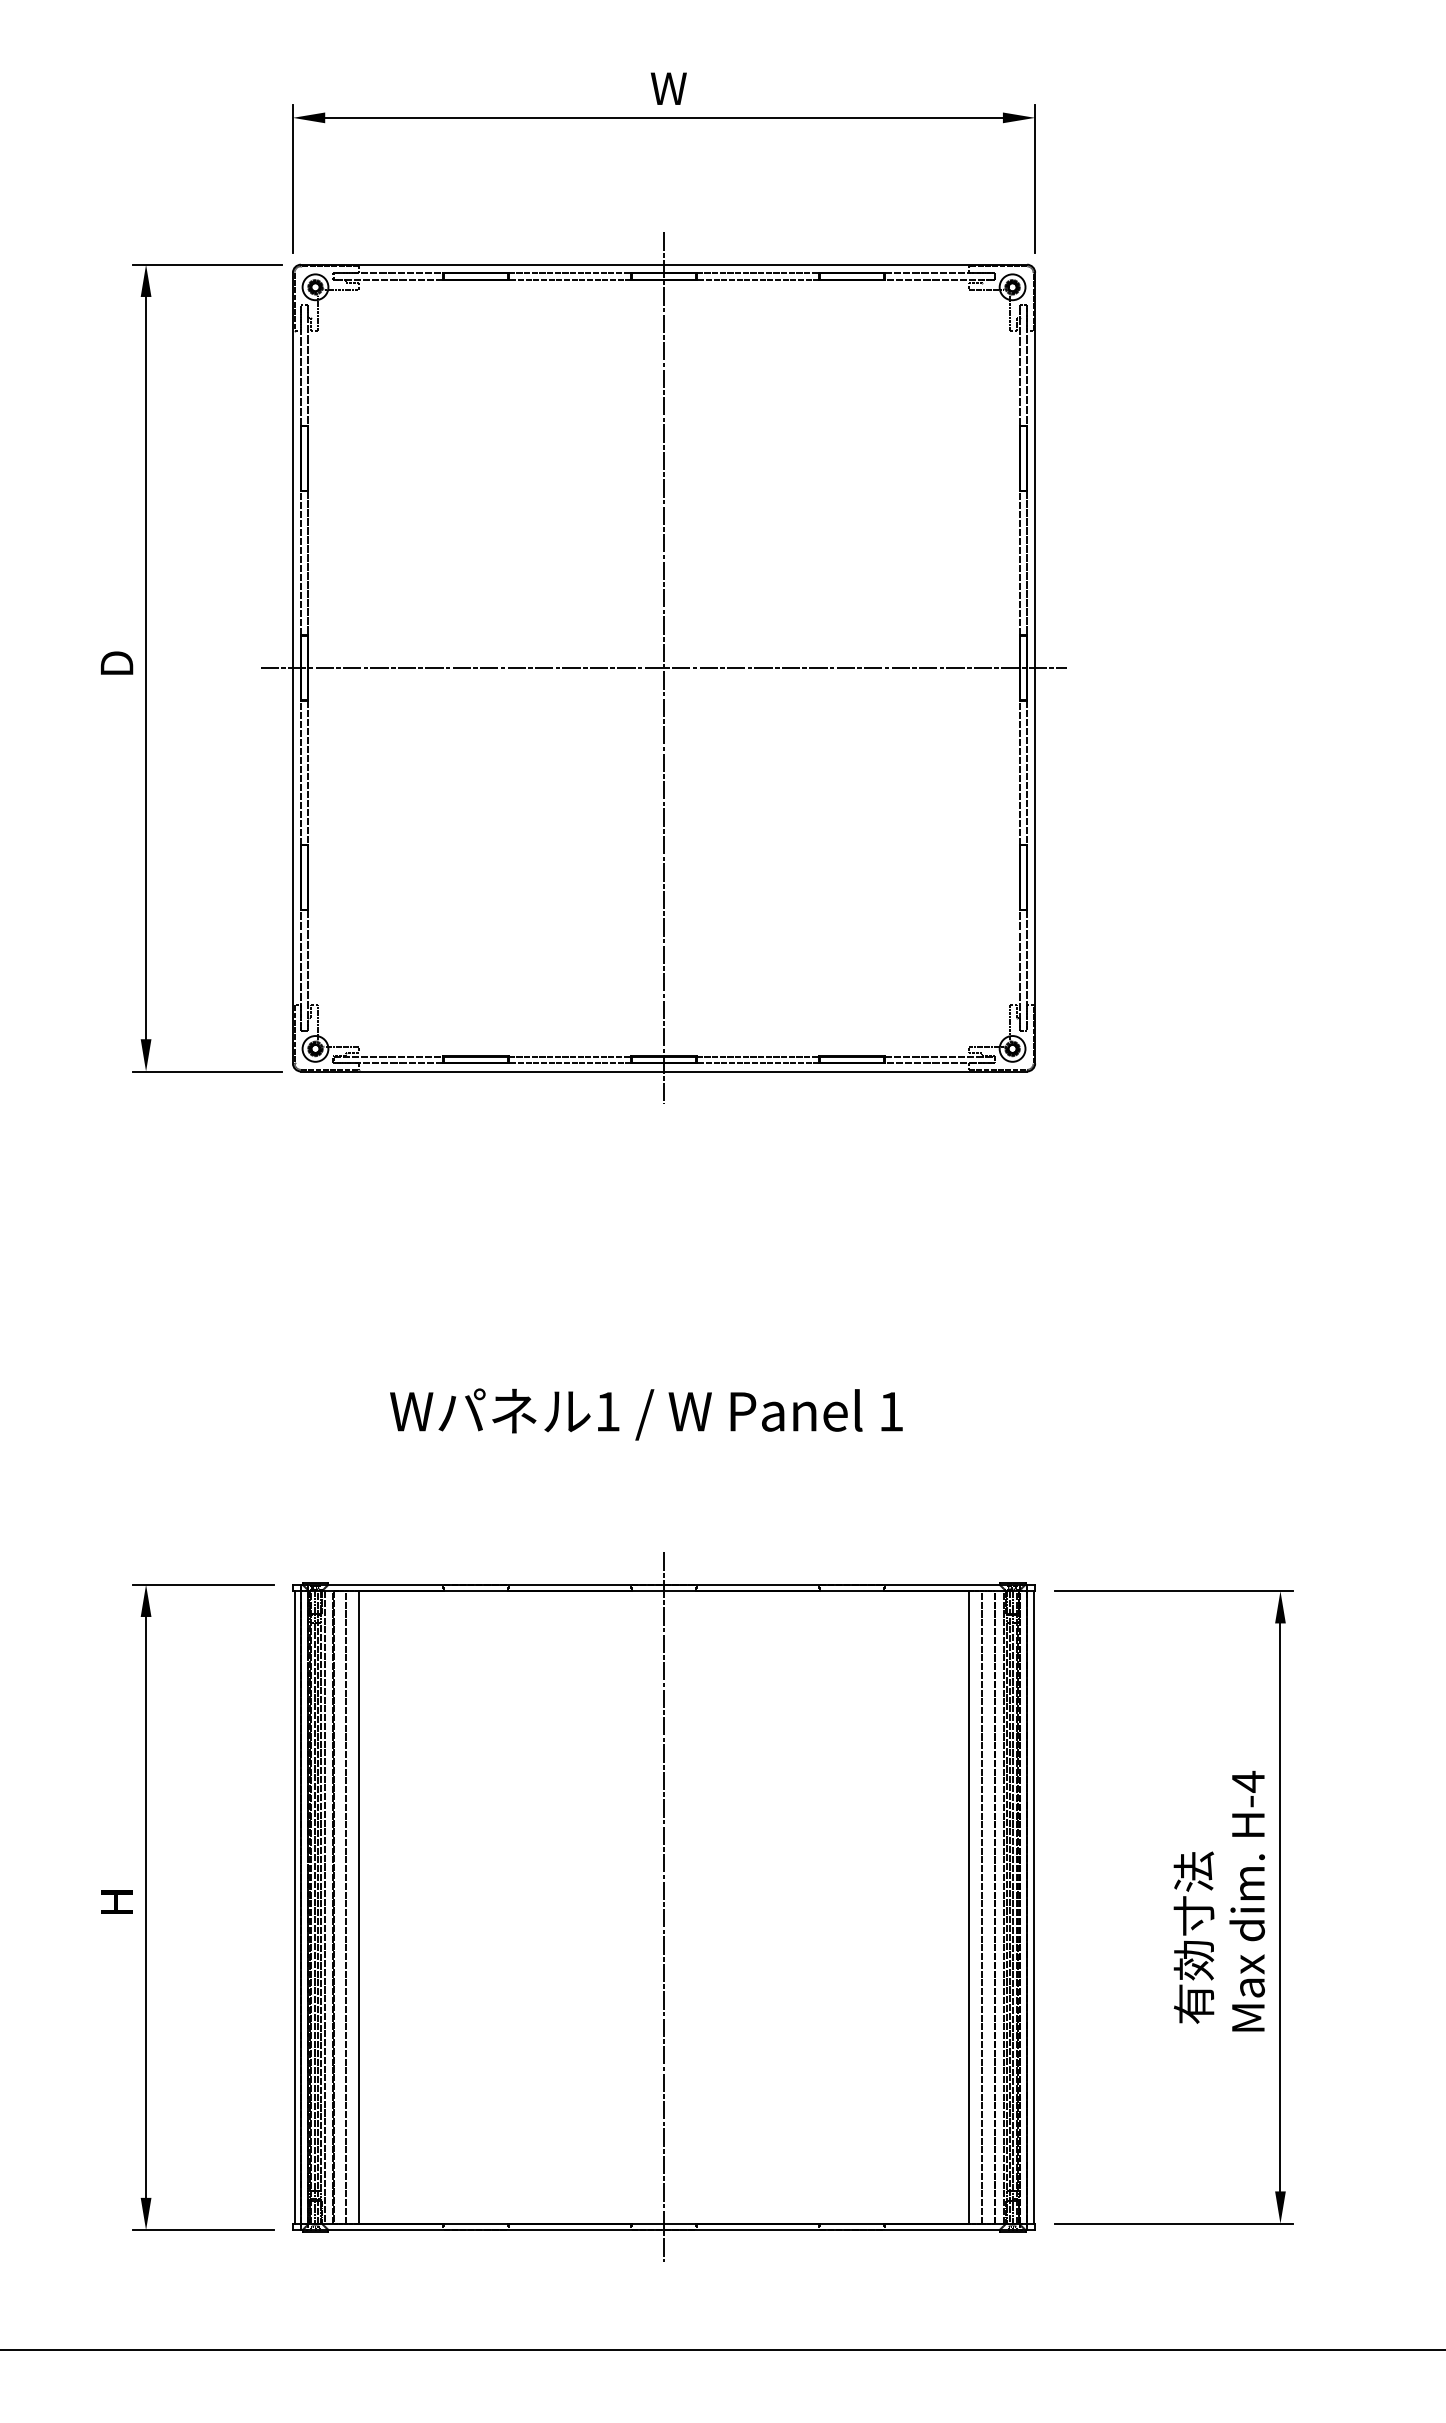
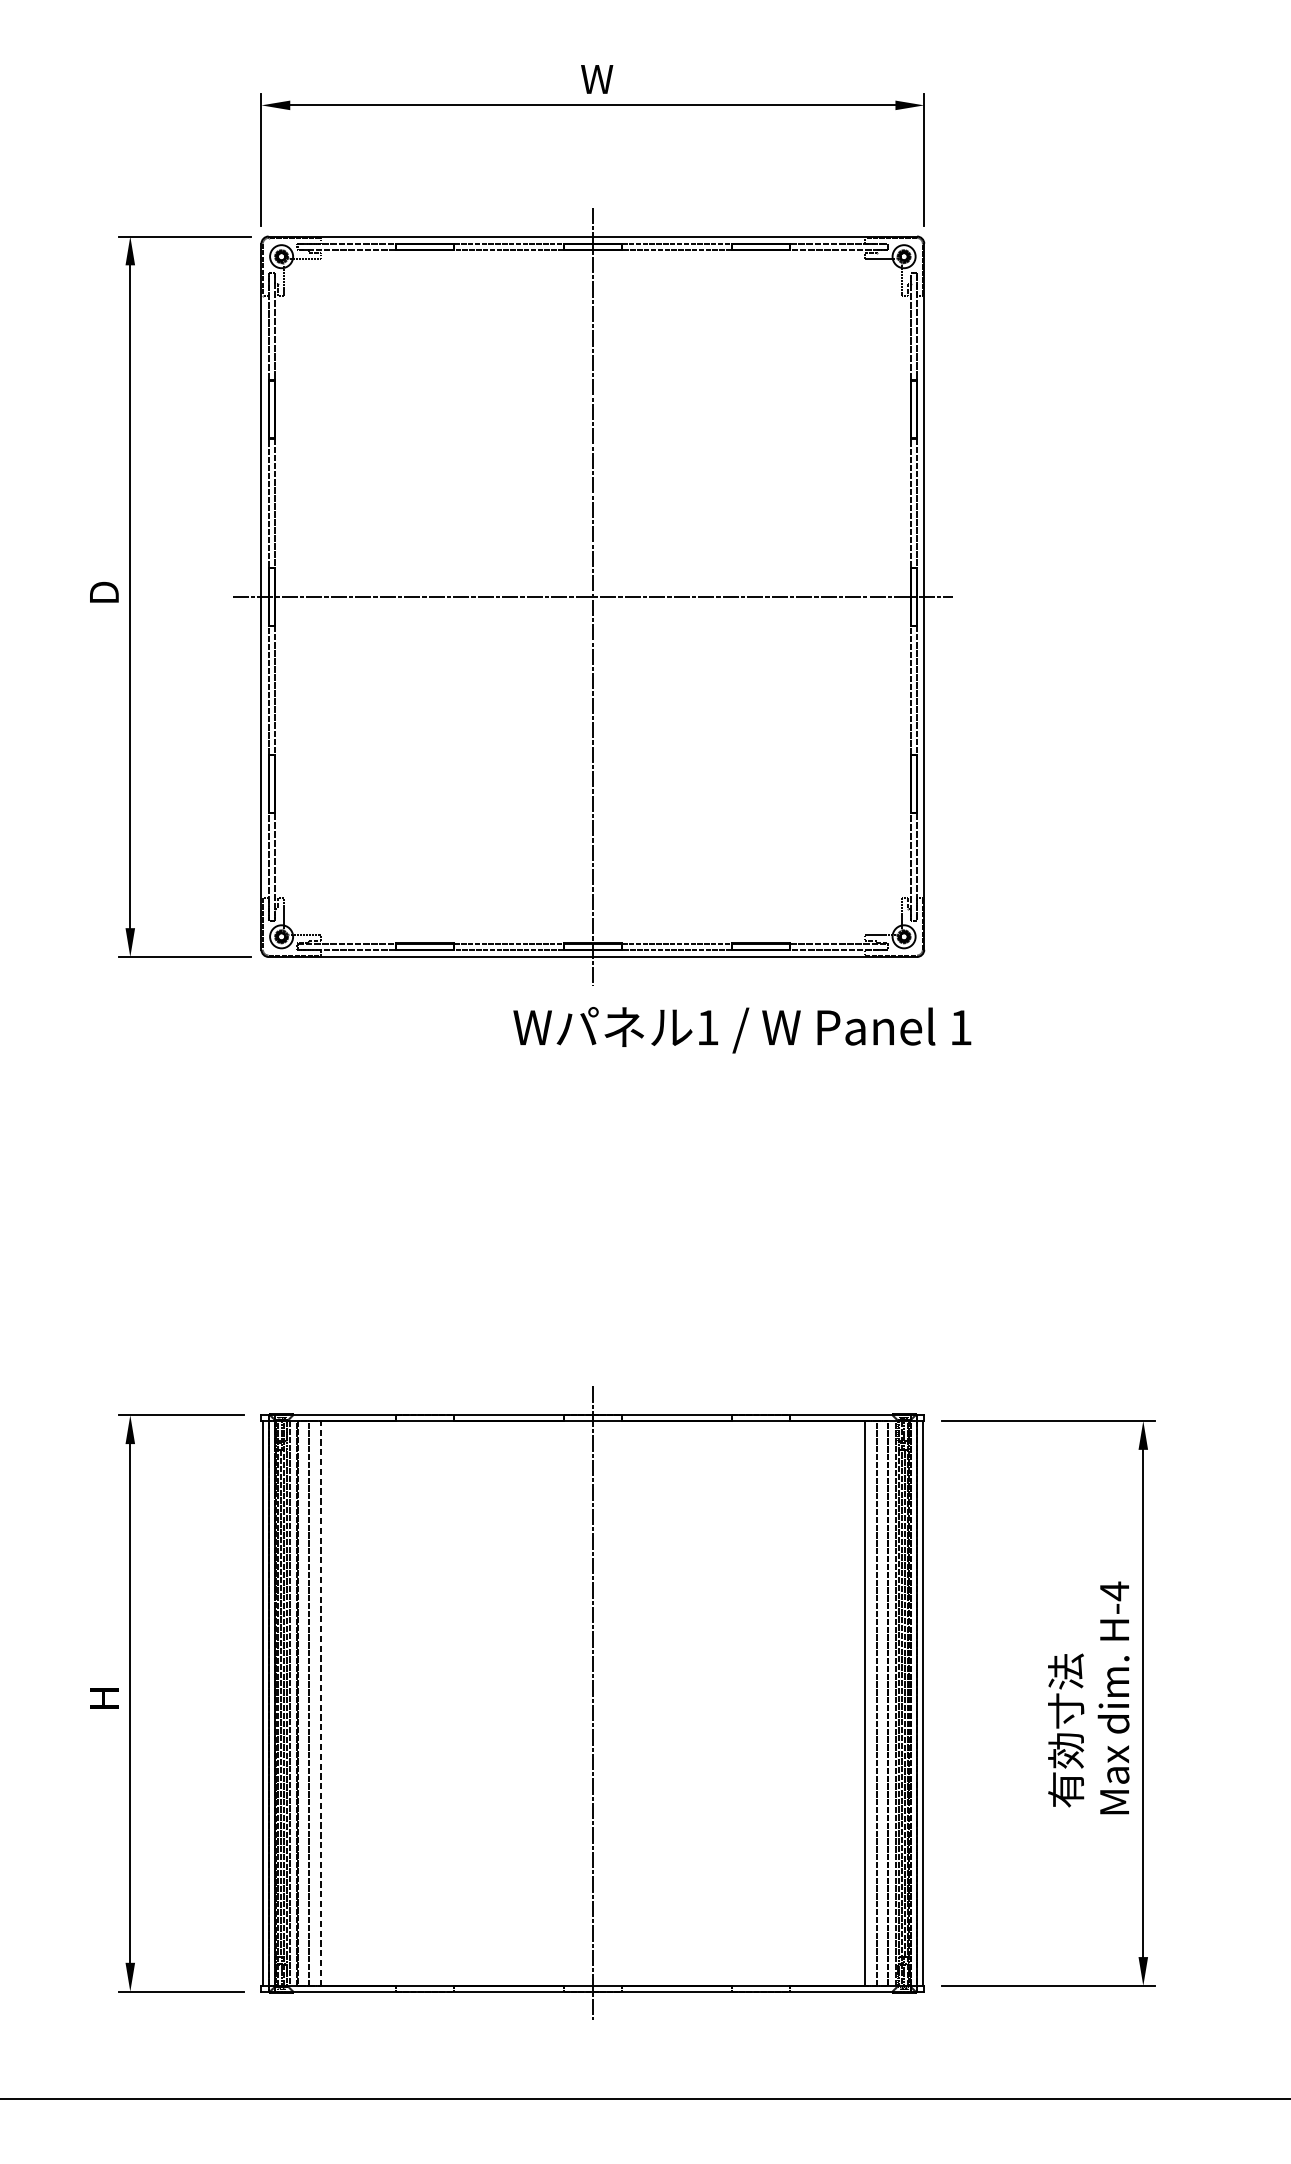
text: (646, 1414) -> (742, 1030), moved
line: (359, 1906) -> (320, 1702), solid -> dashed

